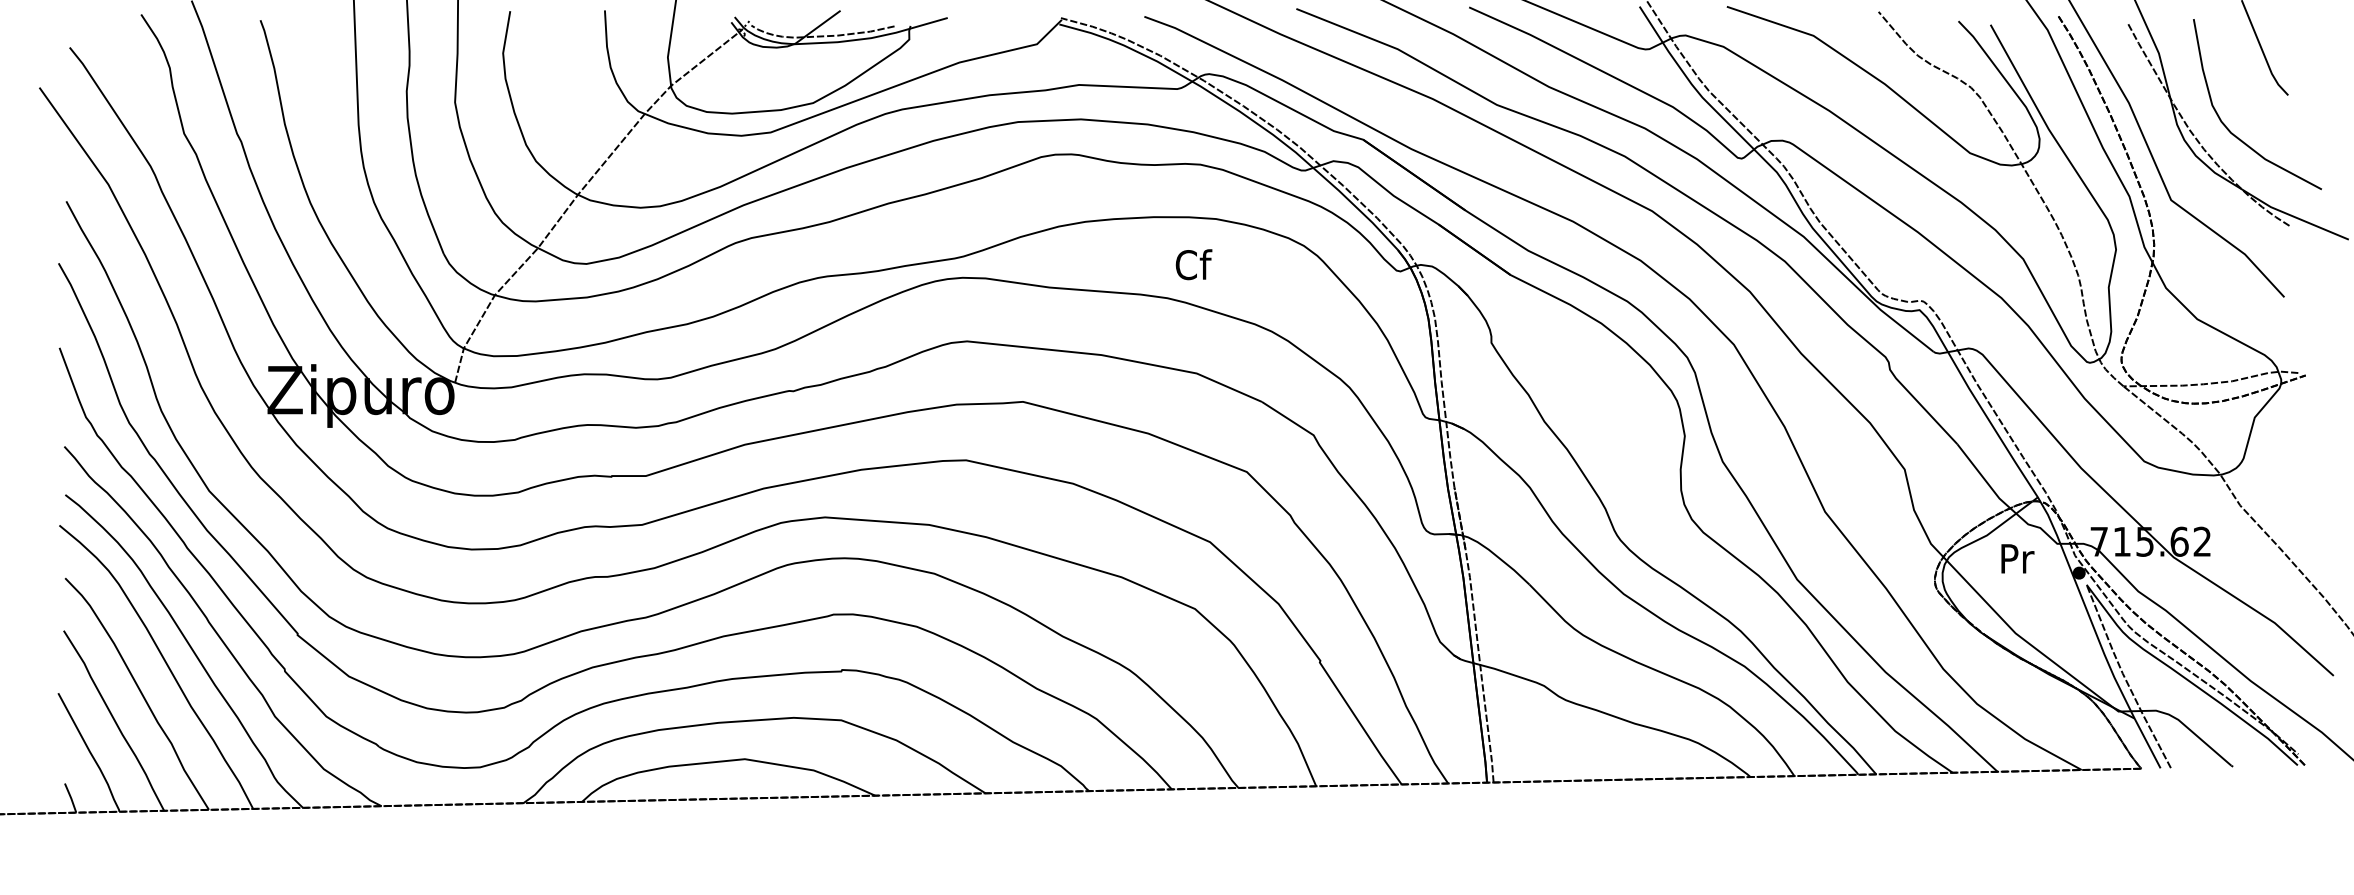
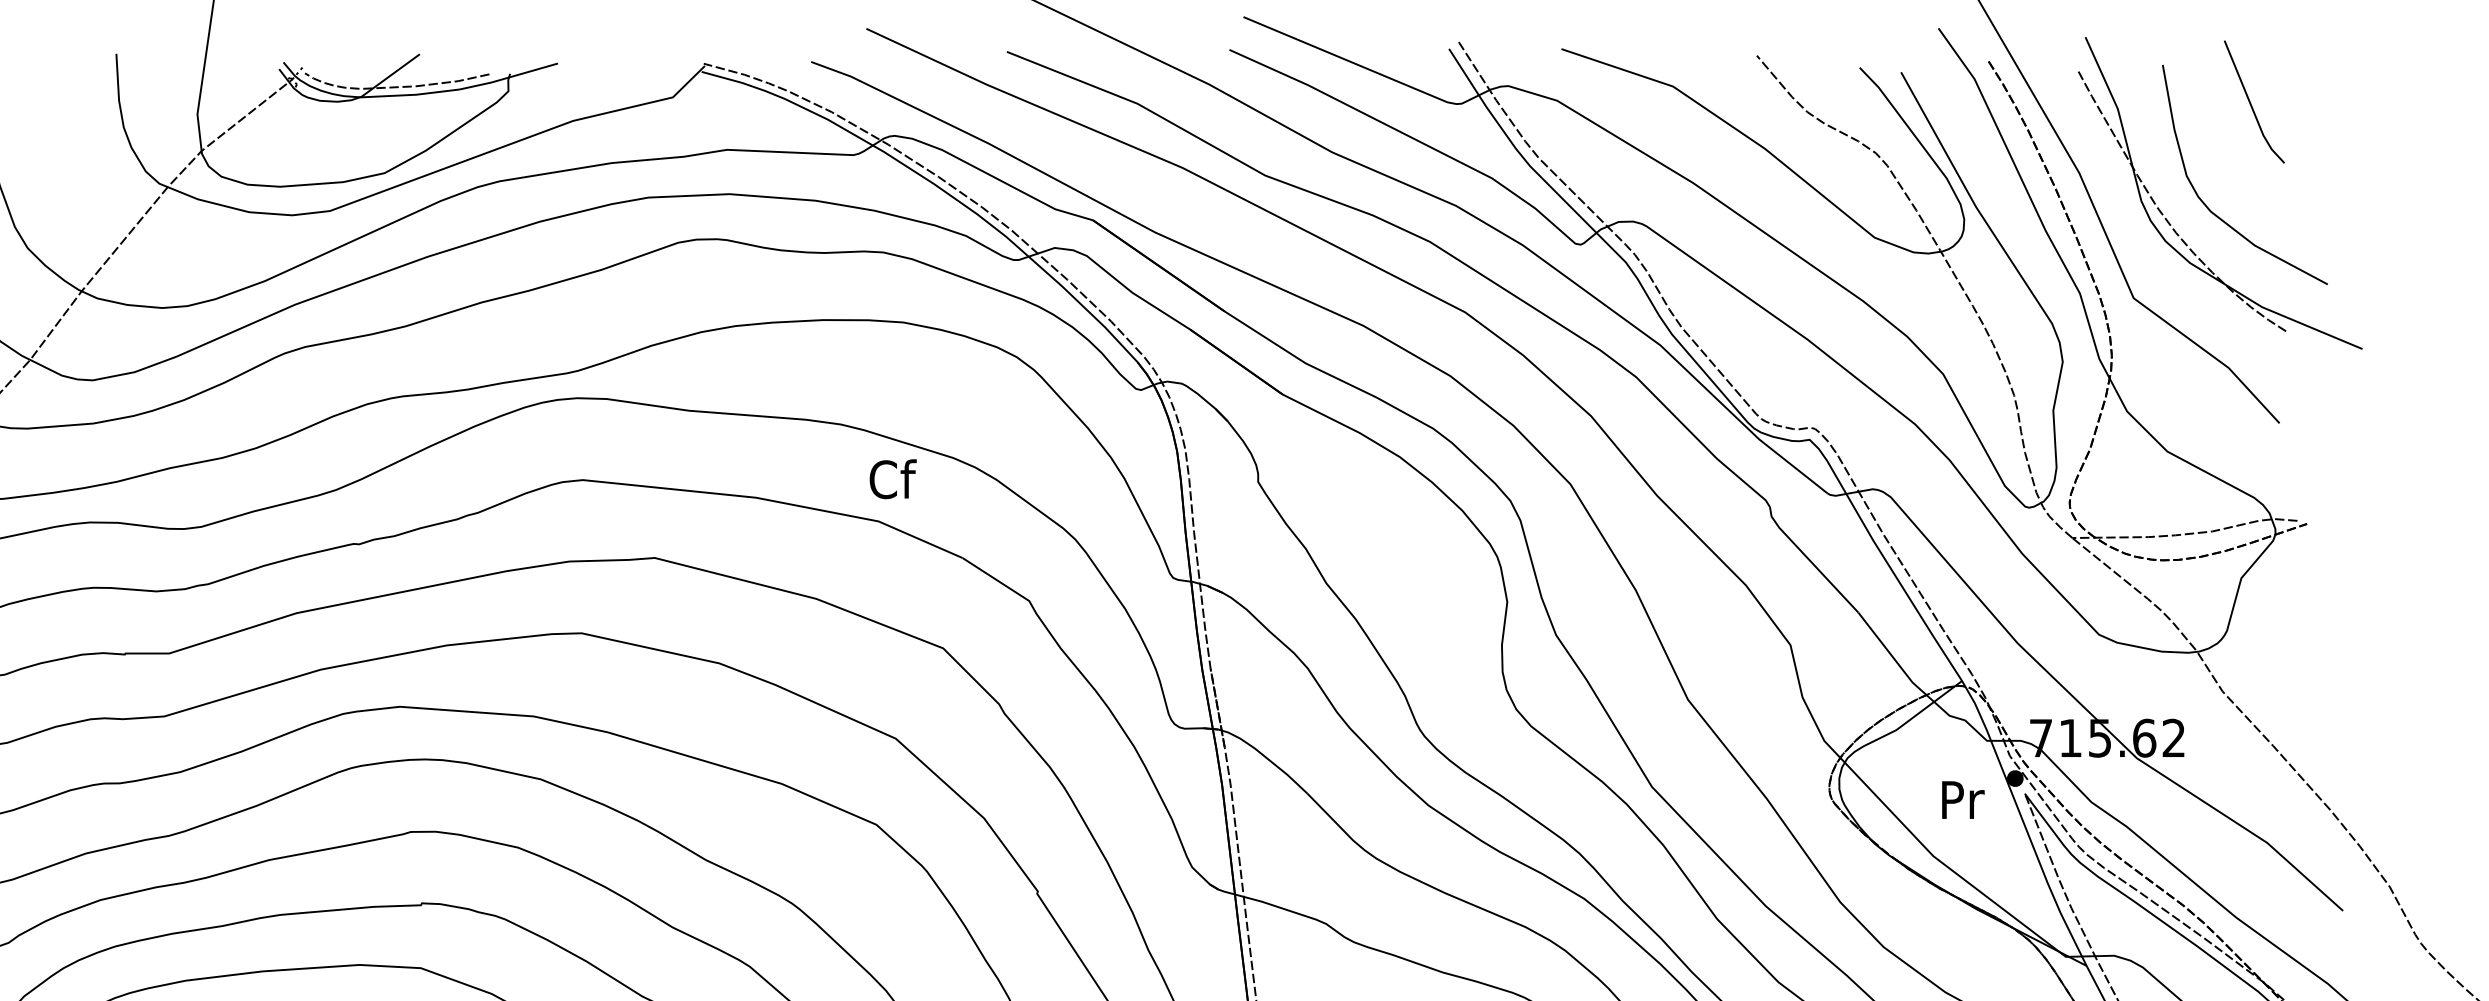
text: (1193, 264) -> (892, 478), moved
text: (2017, 558) -> (1962, 799), moved

